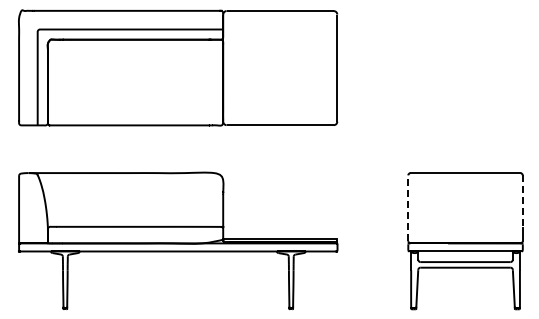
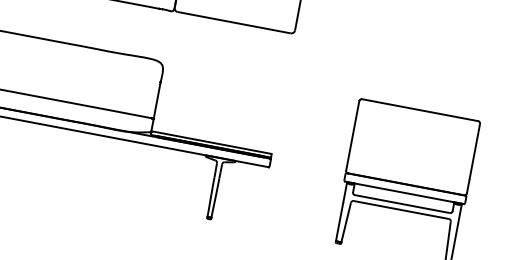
line: (522, 201) -> (474, 151), dashed -> solid
line: (408, 208) -> (352, 136), dashed -> solid

